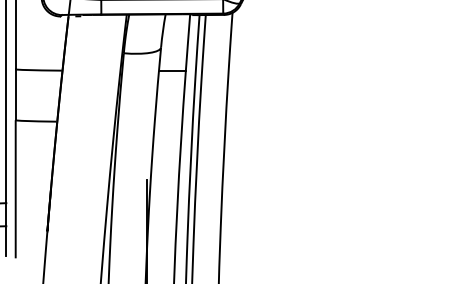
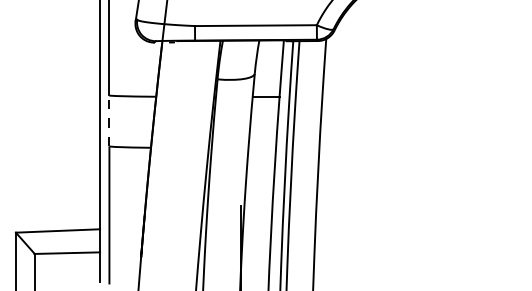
line: (15, 94) -> (109, 120), solid -> dashed

